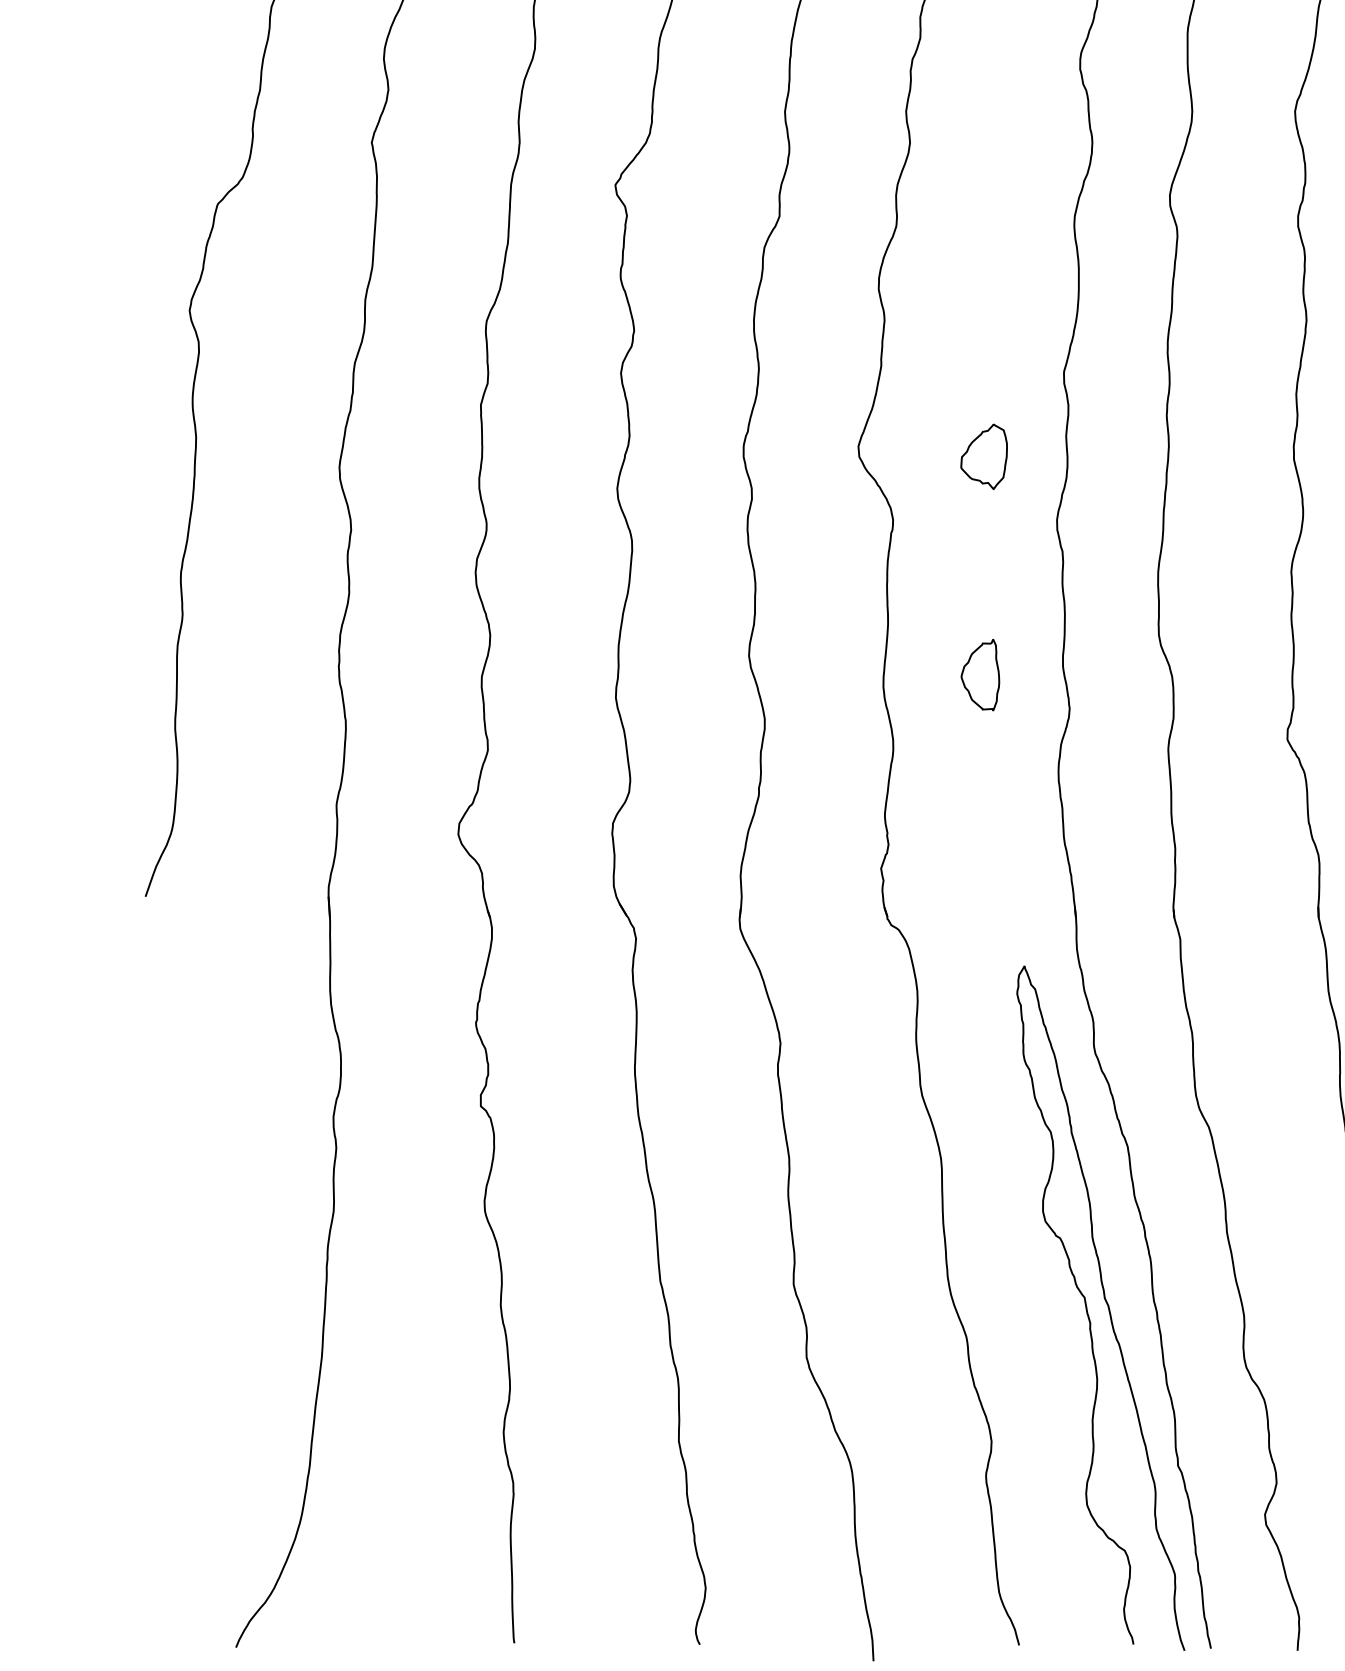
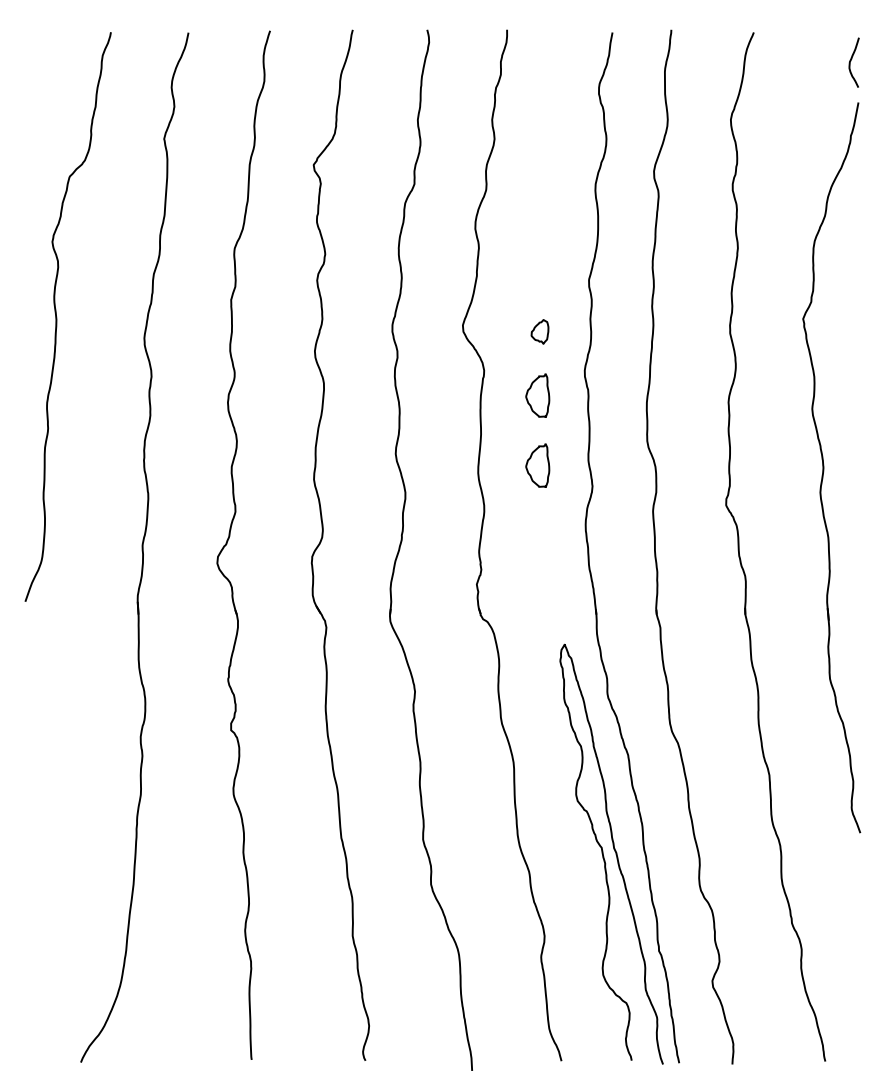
part: (983, 456) -> (539, 331), size x0.6
part: (980, 560) -> (537, 395), added

